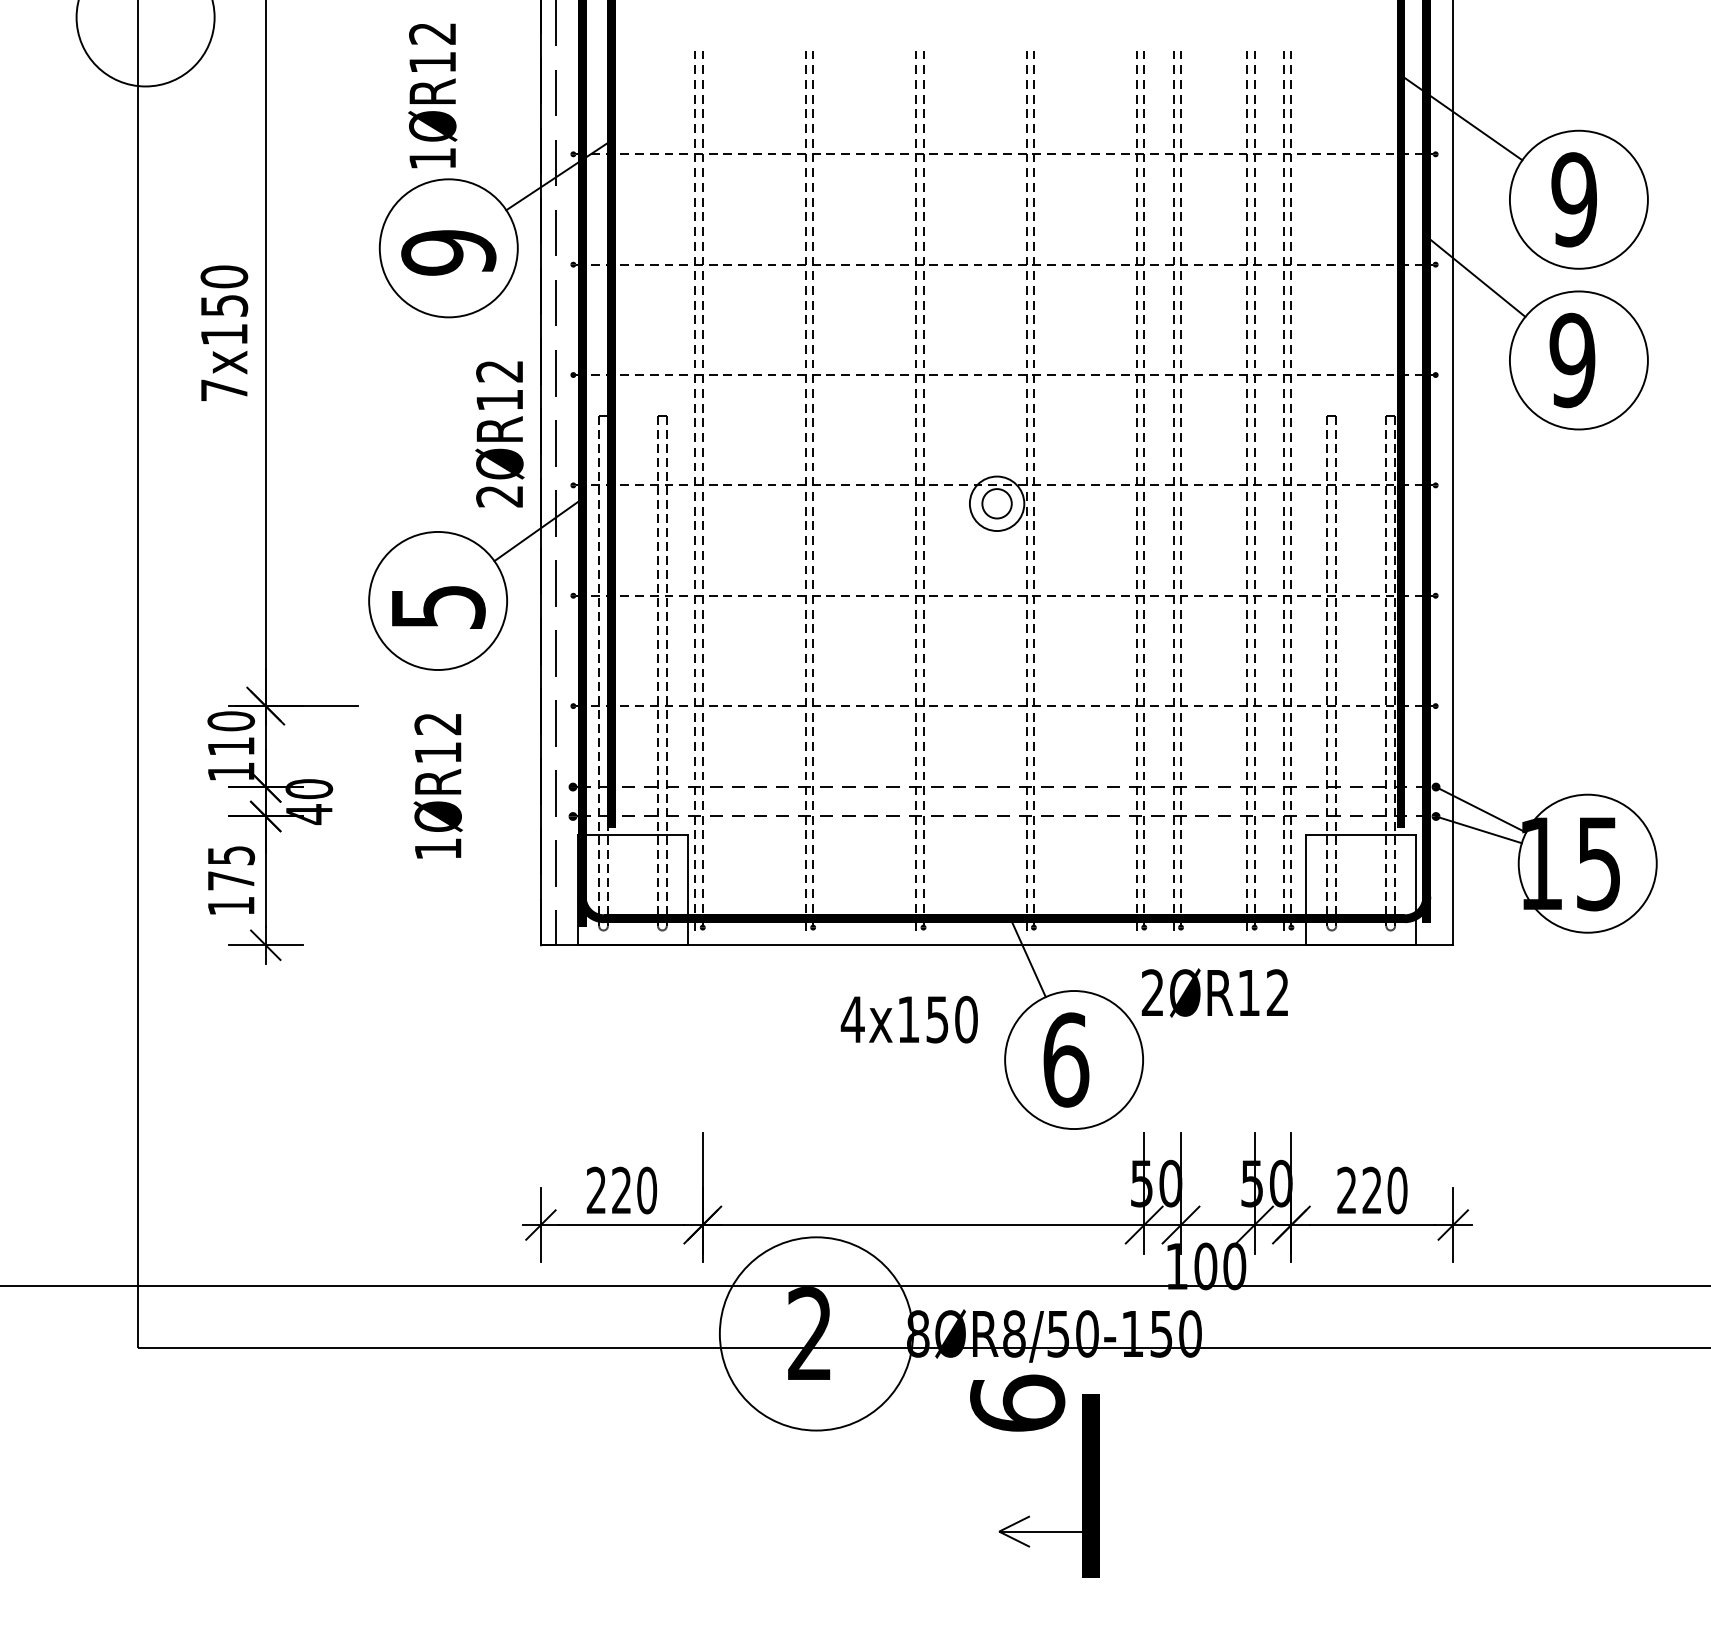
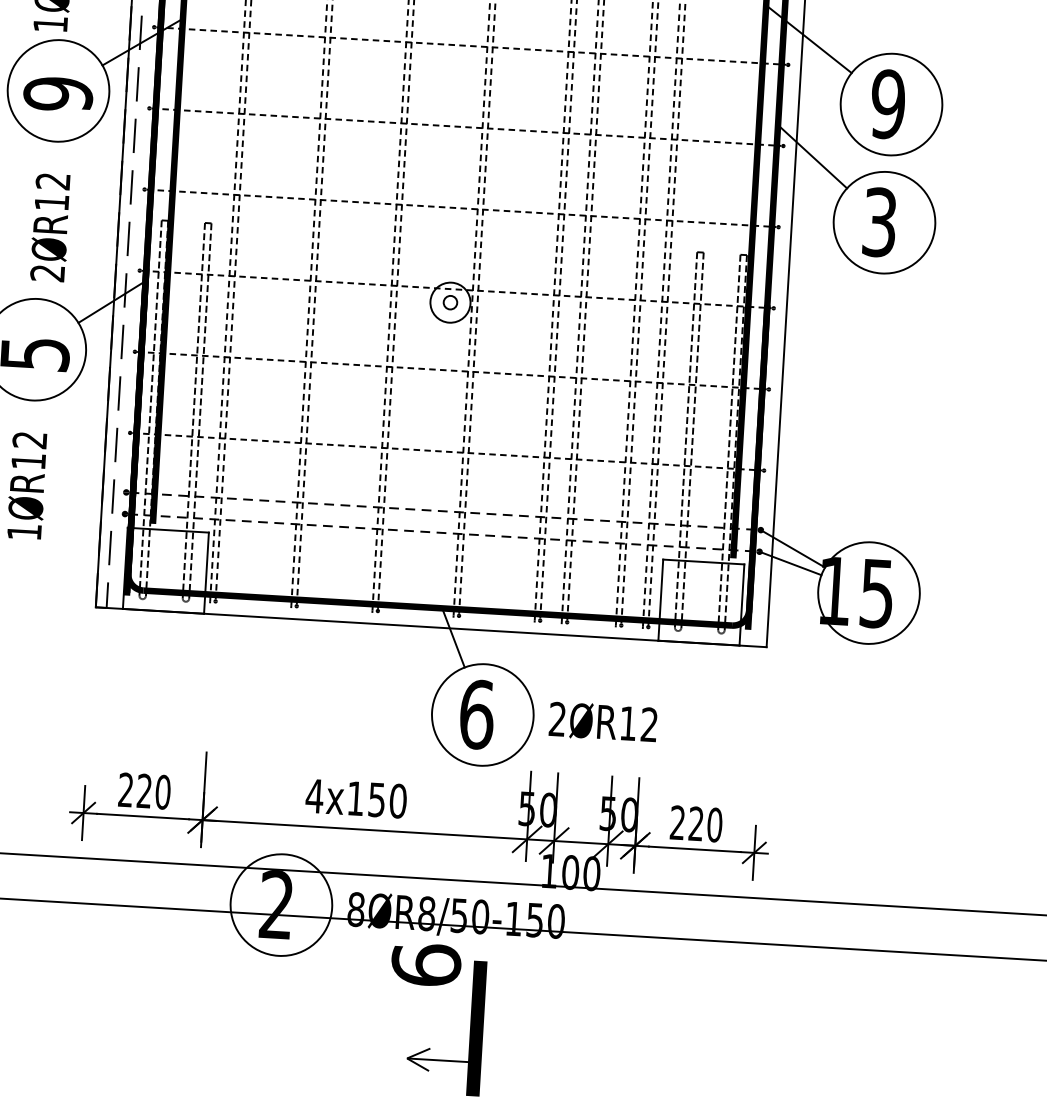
text: (1572, 360) -> (879, 222), 9 -> 3
text: (499, 434) -> (50, 227), moved
circle: (996, 503) -> (450, 302), size x0.62
text: (1214, 992) -> (602, 721), moved
text: (908, 1019) -> (355, 798), moved
circle: (816, 1333) -> (281, 904), size x0.71

